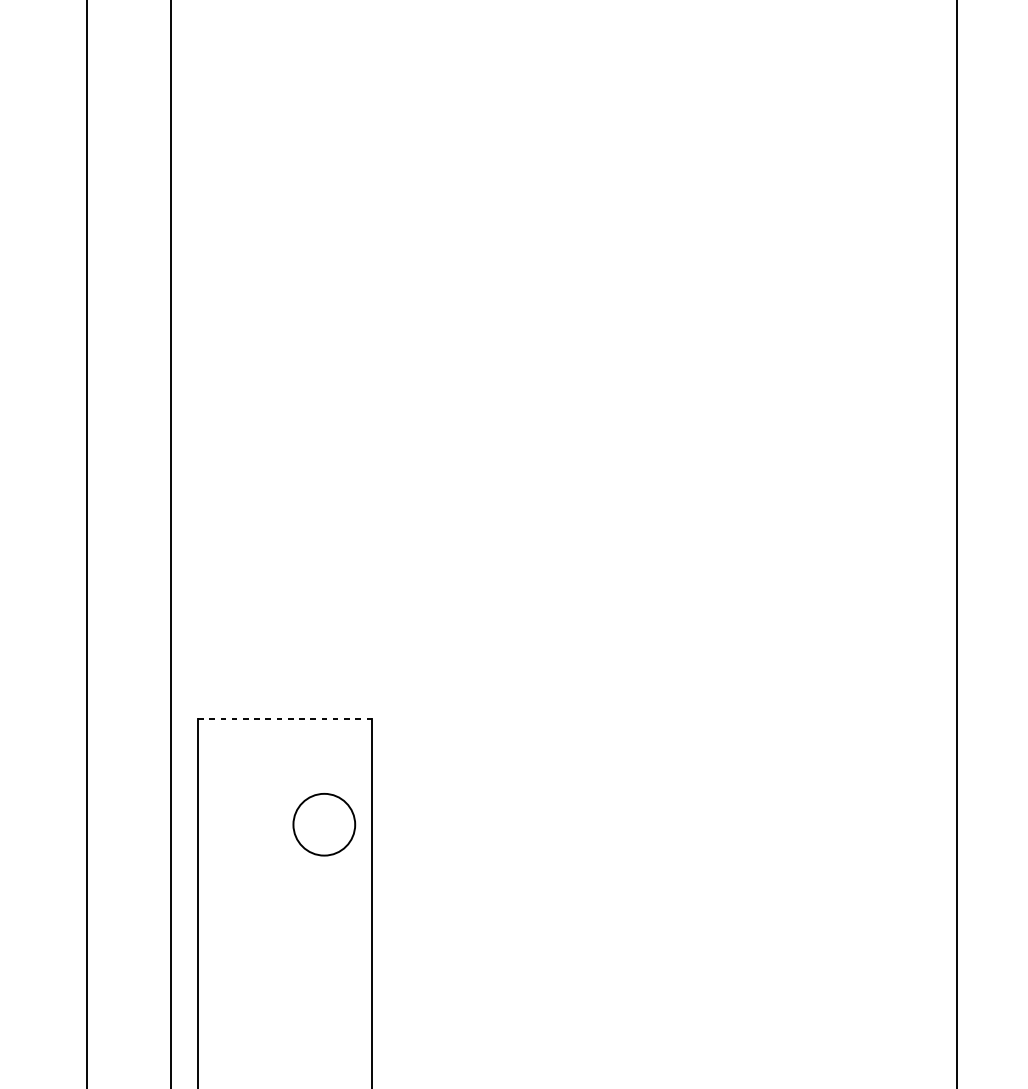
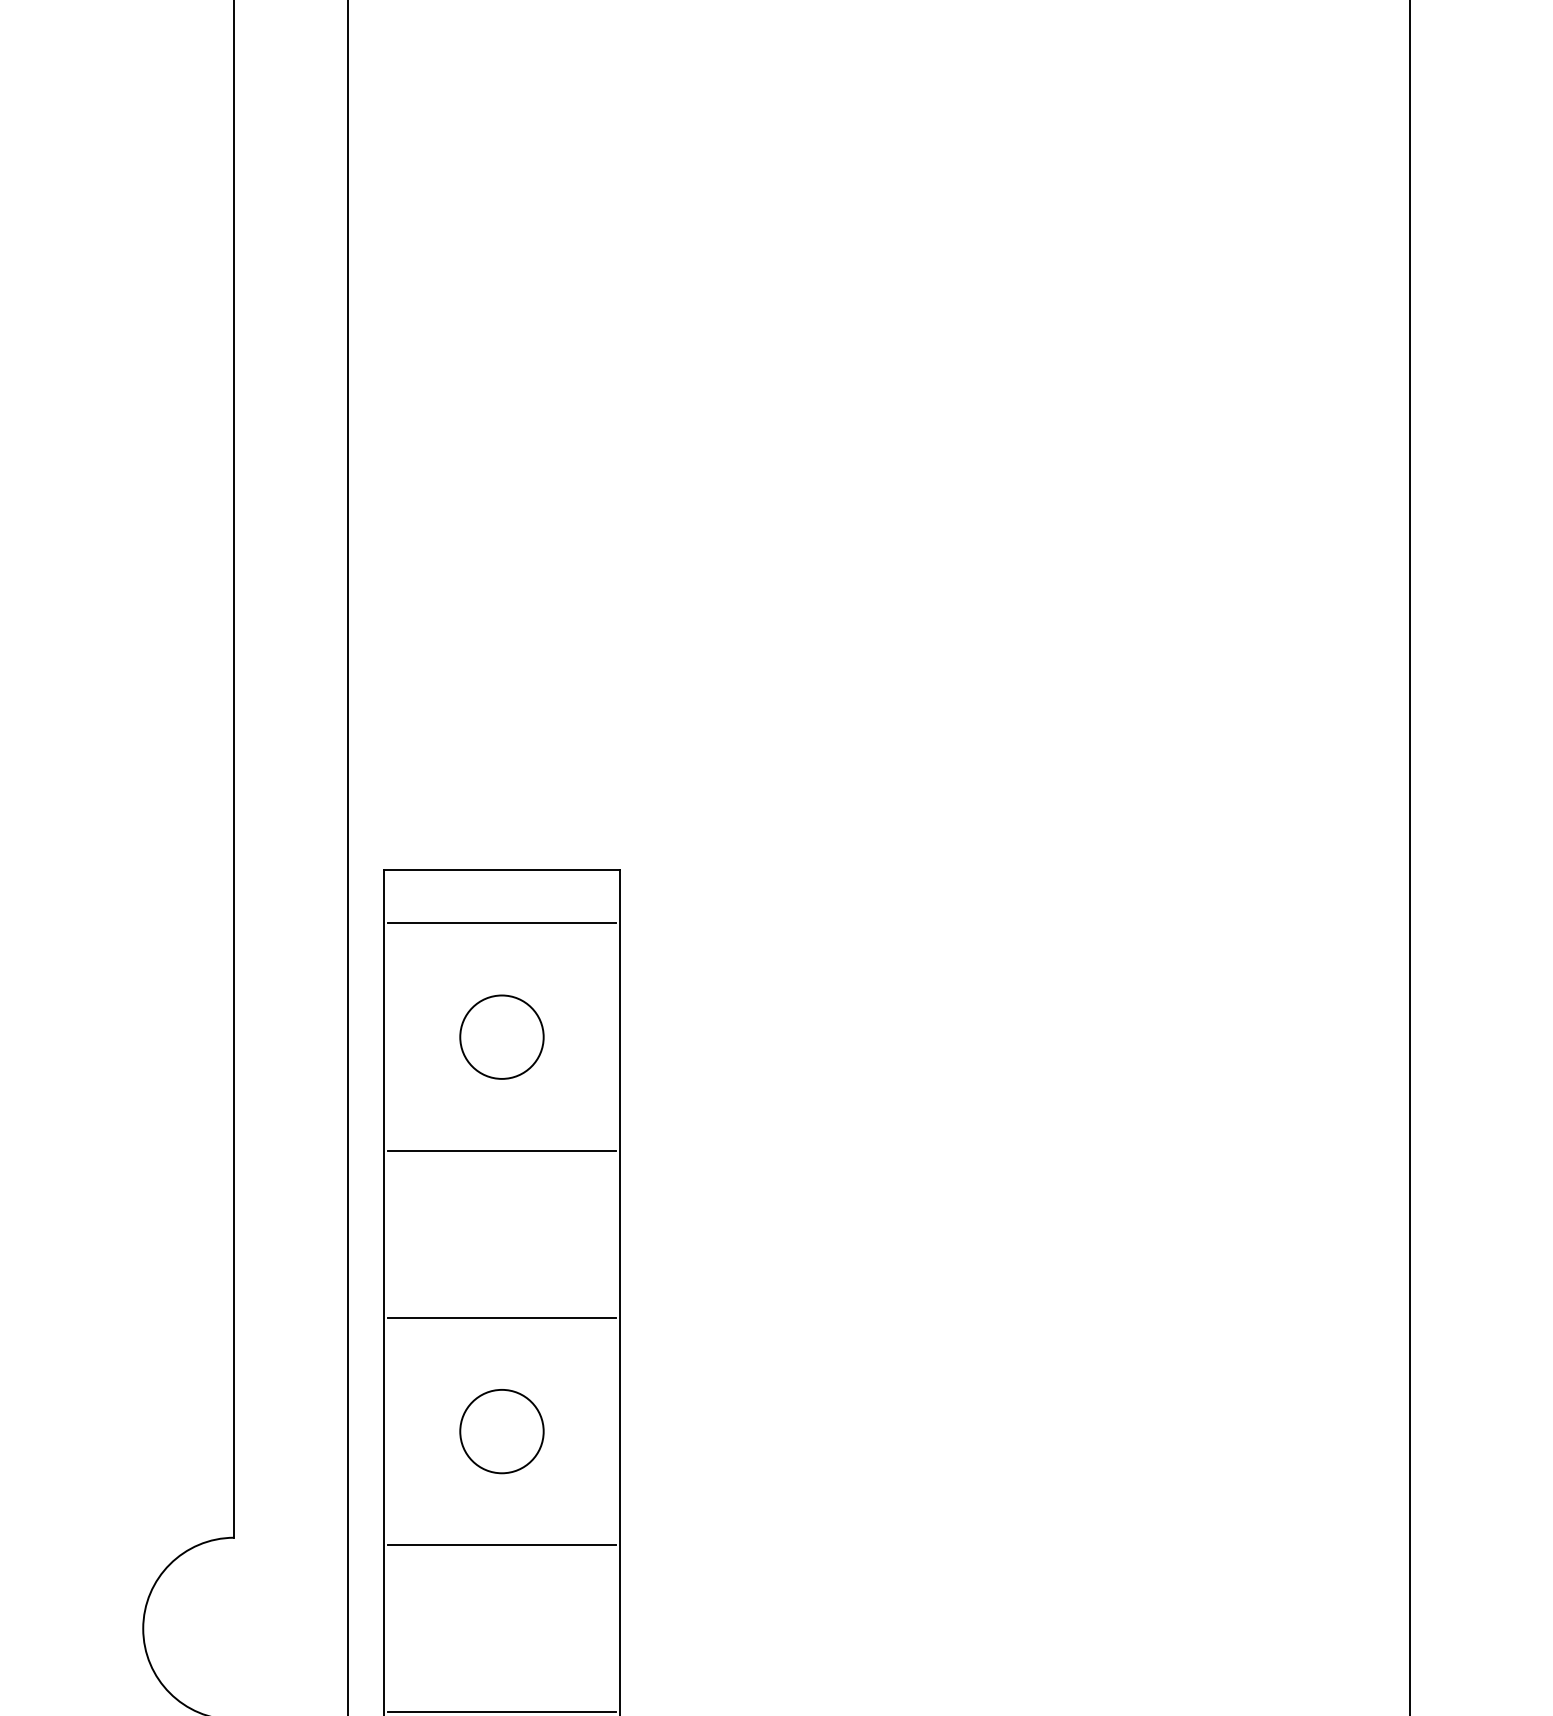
line: (284, 719) -> (501, 870), dashed -> solid
line: (284, 758) -> (501, 923), added
circle: (323, 824) -> (501, 1036), moved
line: (284, 926) -> (501, 1150), added
line: (284, 1049) -> (501, 1317), added

